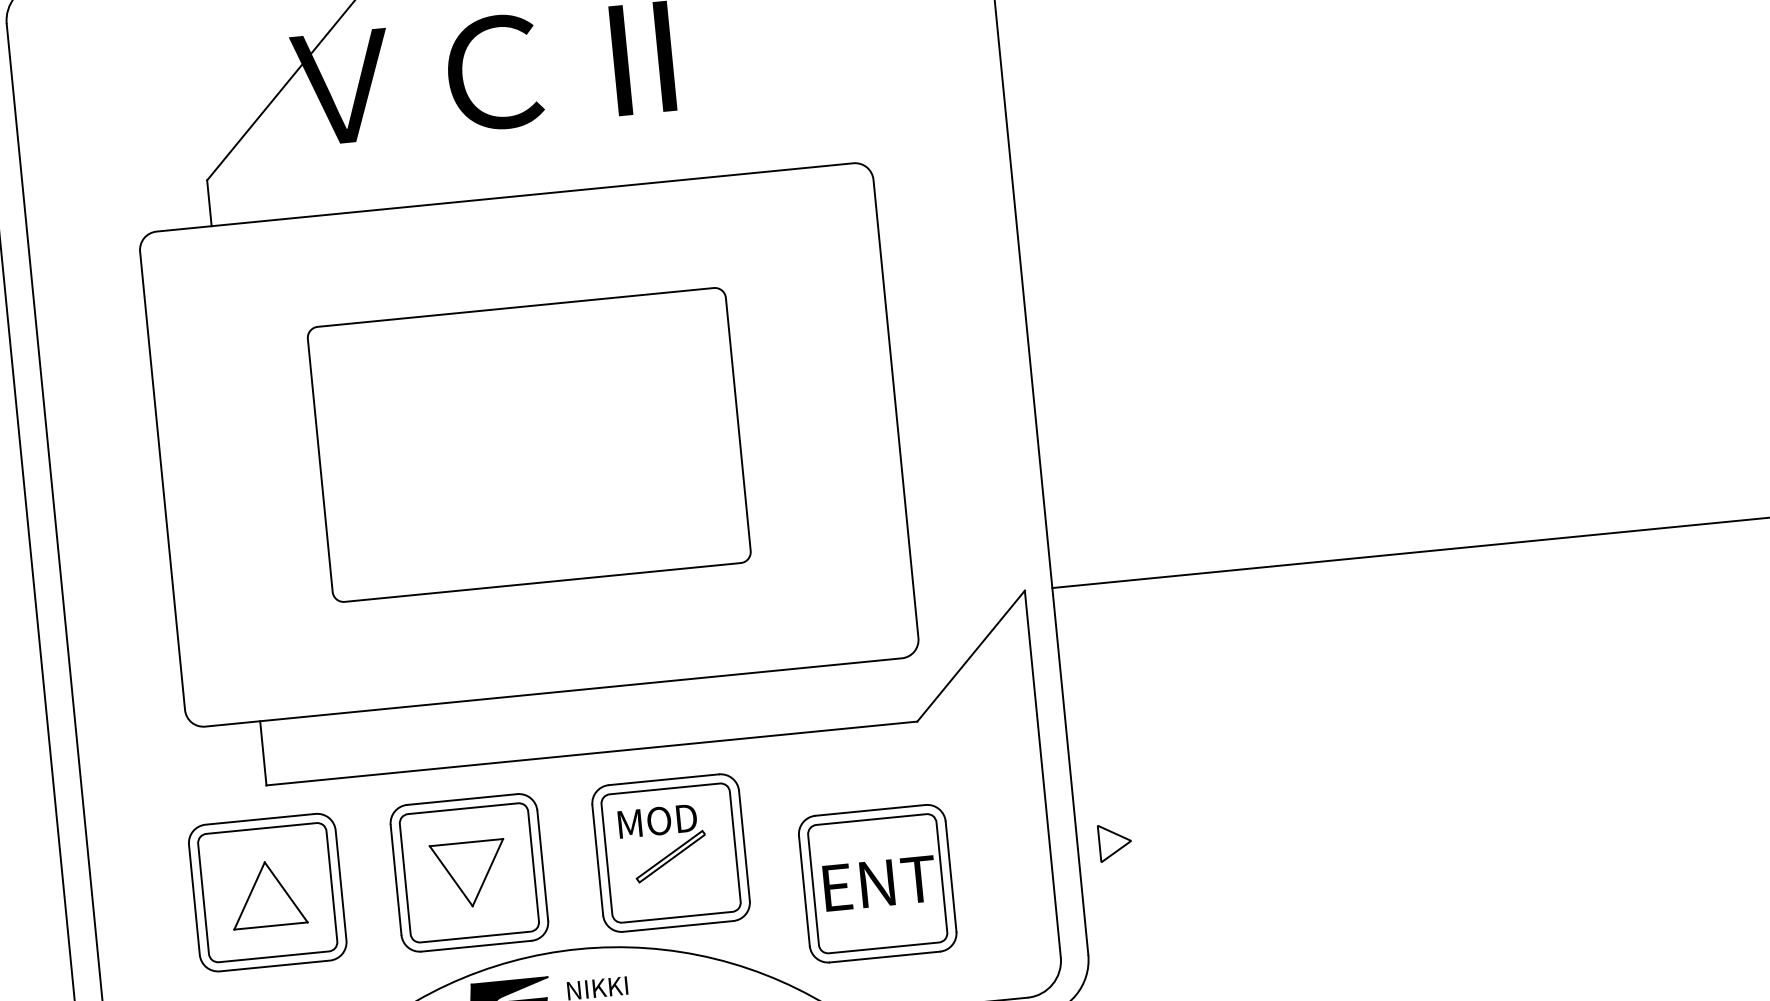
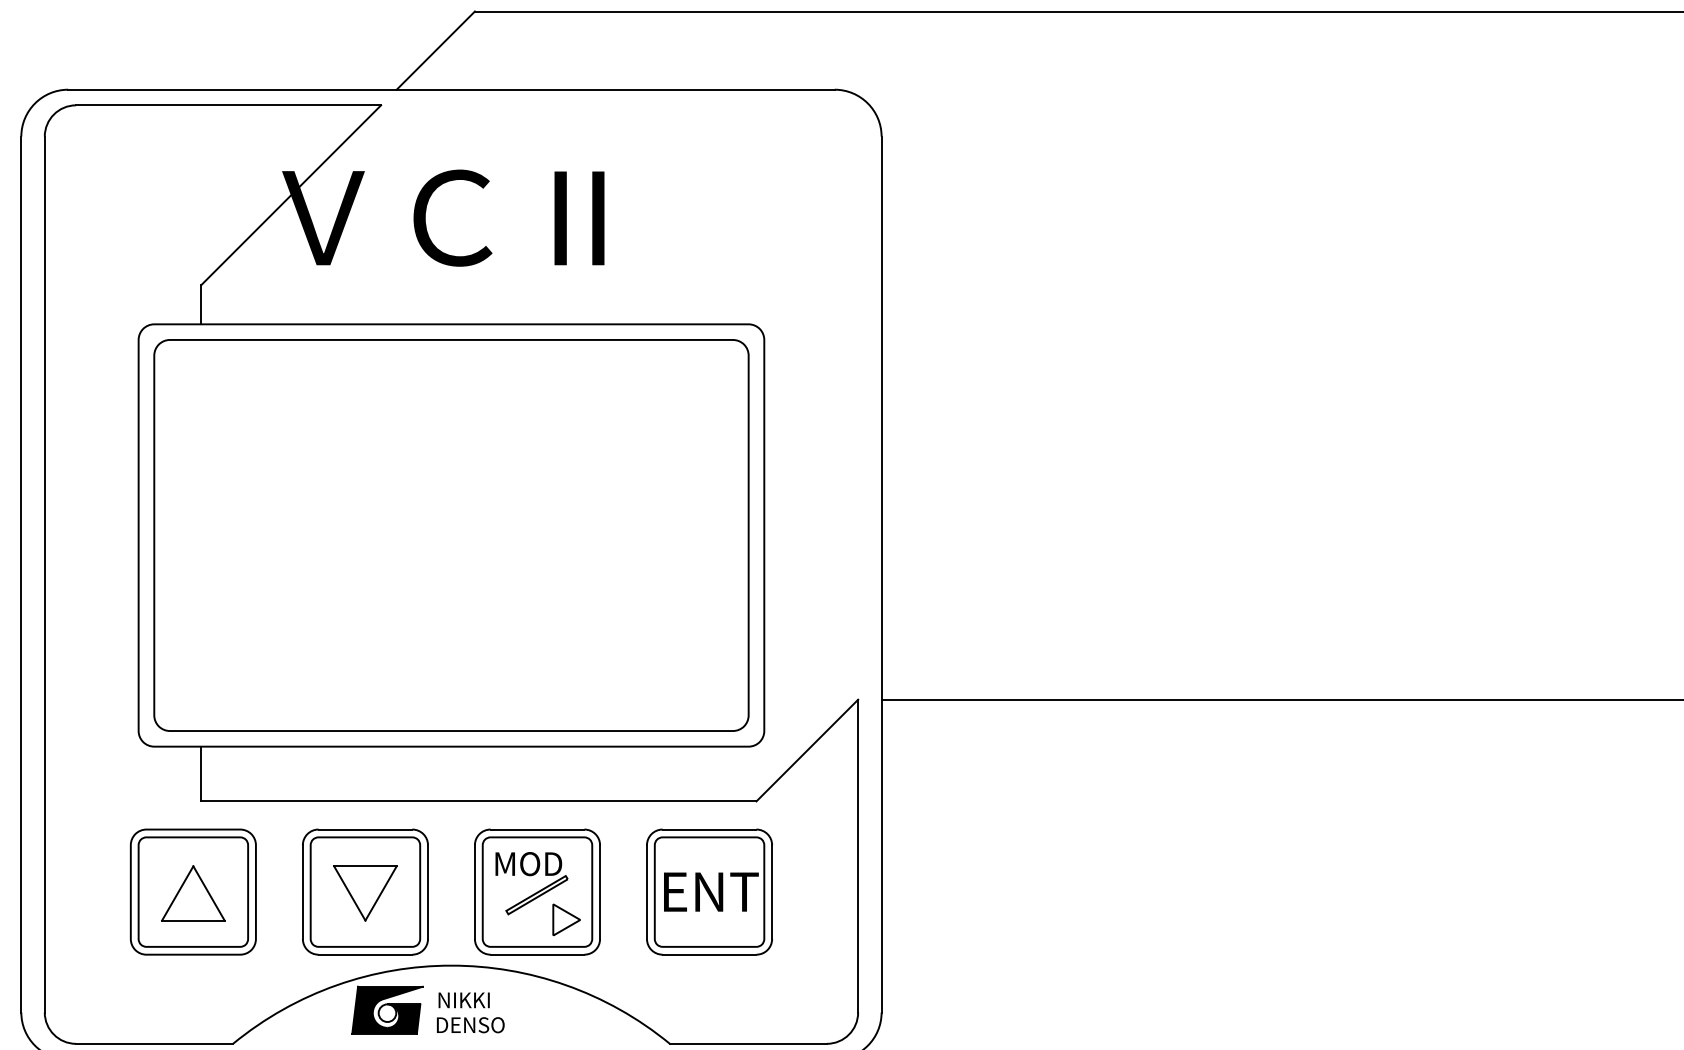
part: (529, 444) -> (451, 535), size x1.67
part: (1114, 841) -> (566, 919), moved
part: (877, 883) -> (709, 891), moved

